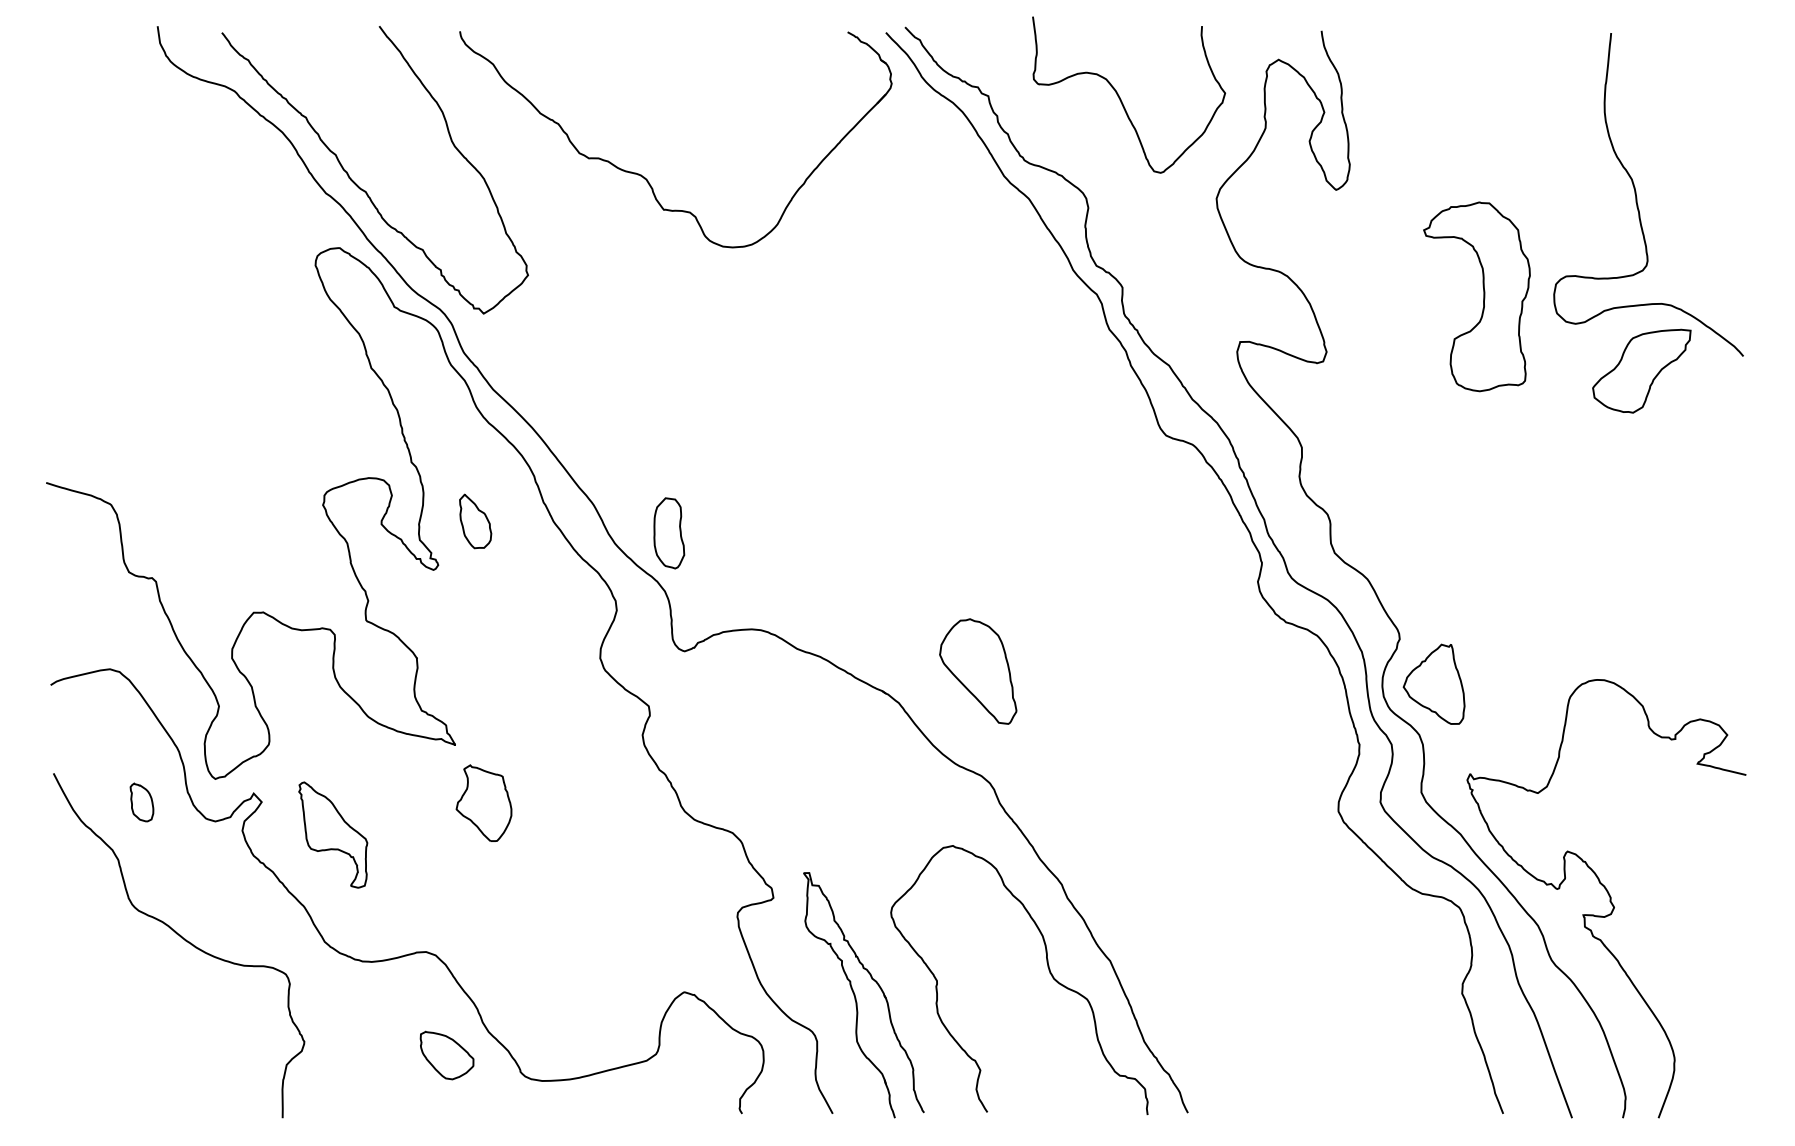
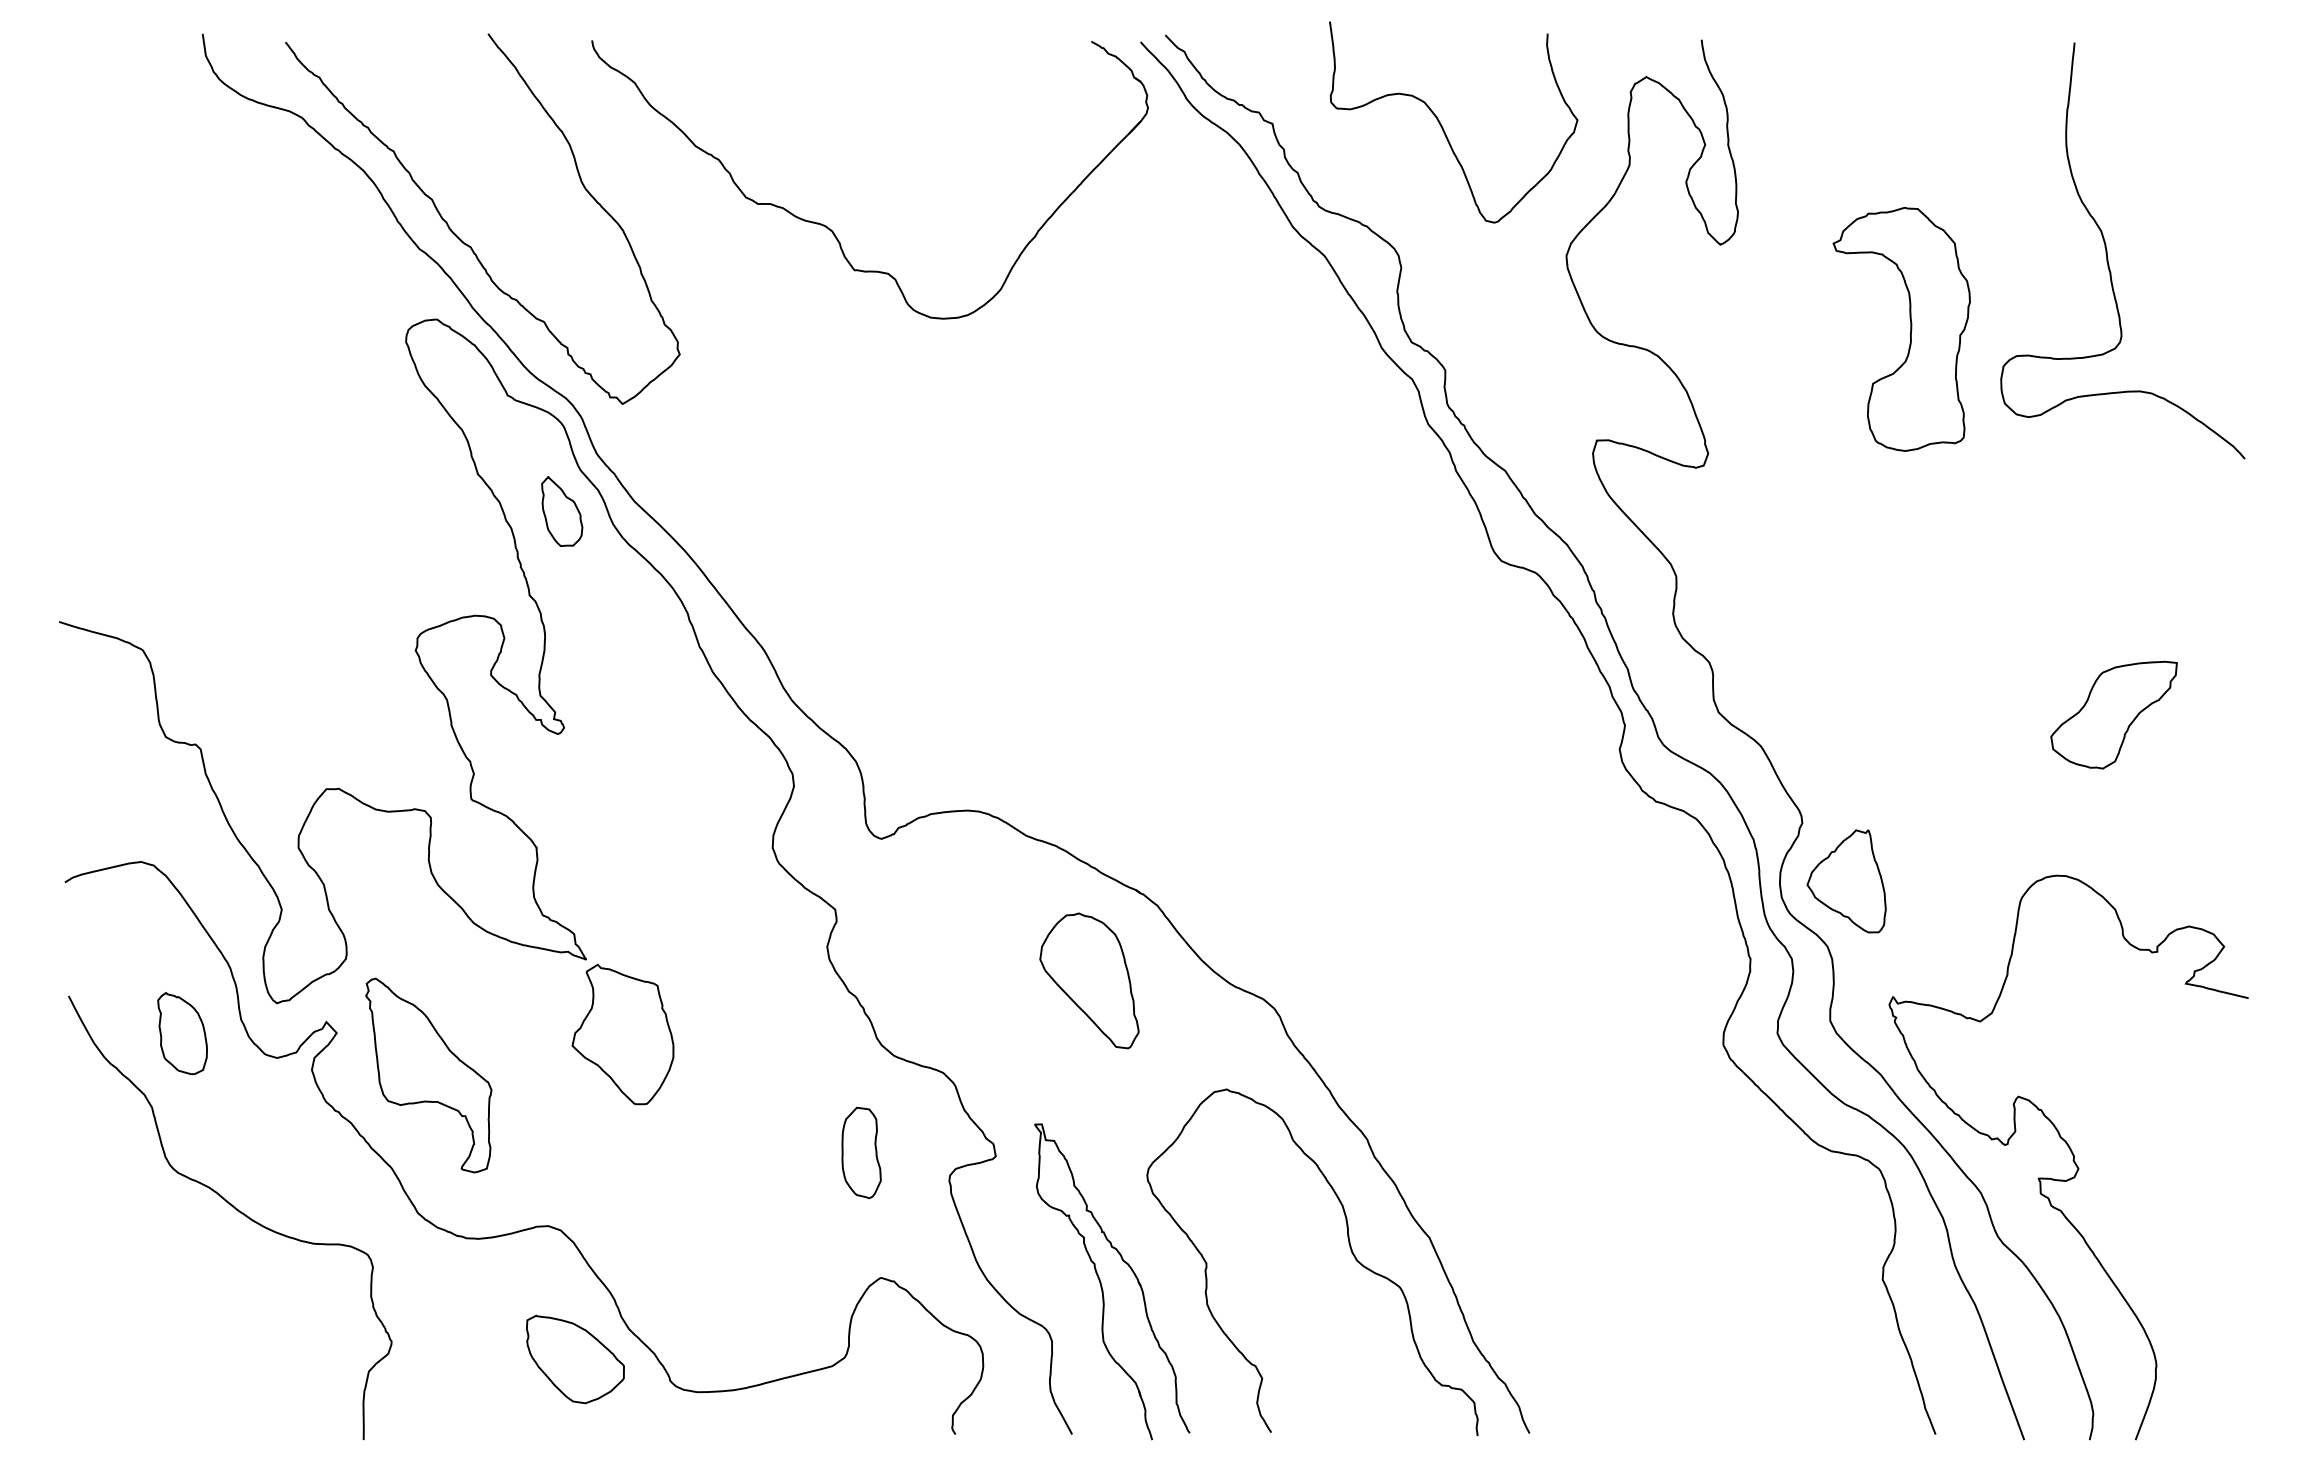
part: (1483, 296) -> (1910, 329), moved
part: (1641, 370) -> (2113, 714), moved
part: (475, 521) -> (562, 511), moved
part: (669, 533) -> (861, 1152), moved
part: (978, 671) -> (1089, 980), moved
part: (141, 802) -> (182, 1033), size x1.67
part: (483, 803) -> (622, 1034), size x1.43
part: (332, 835) -> (428, 1075), size x1.43
part: (447, 1055) -> (575, 1359), size x1.43

